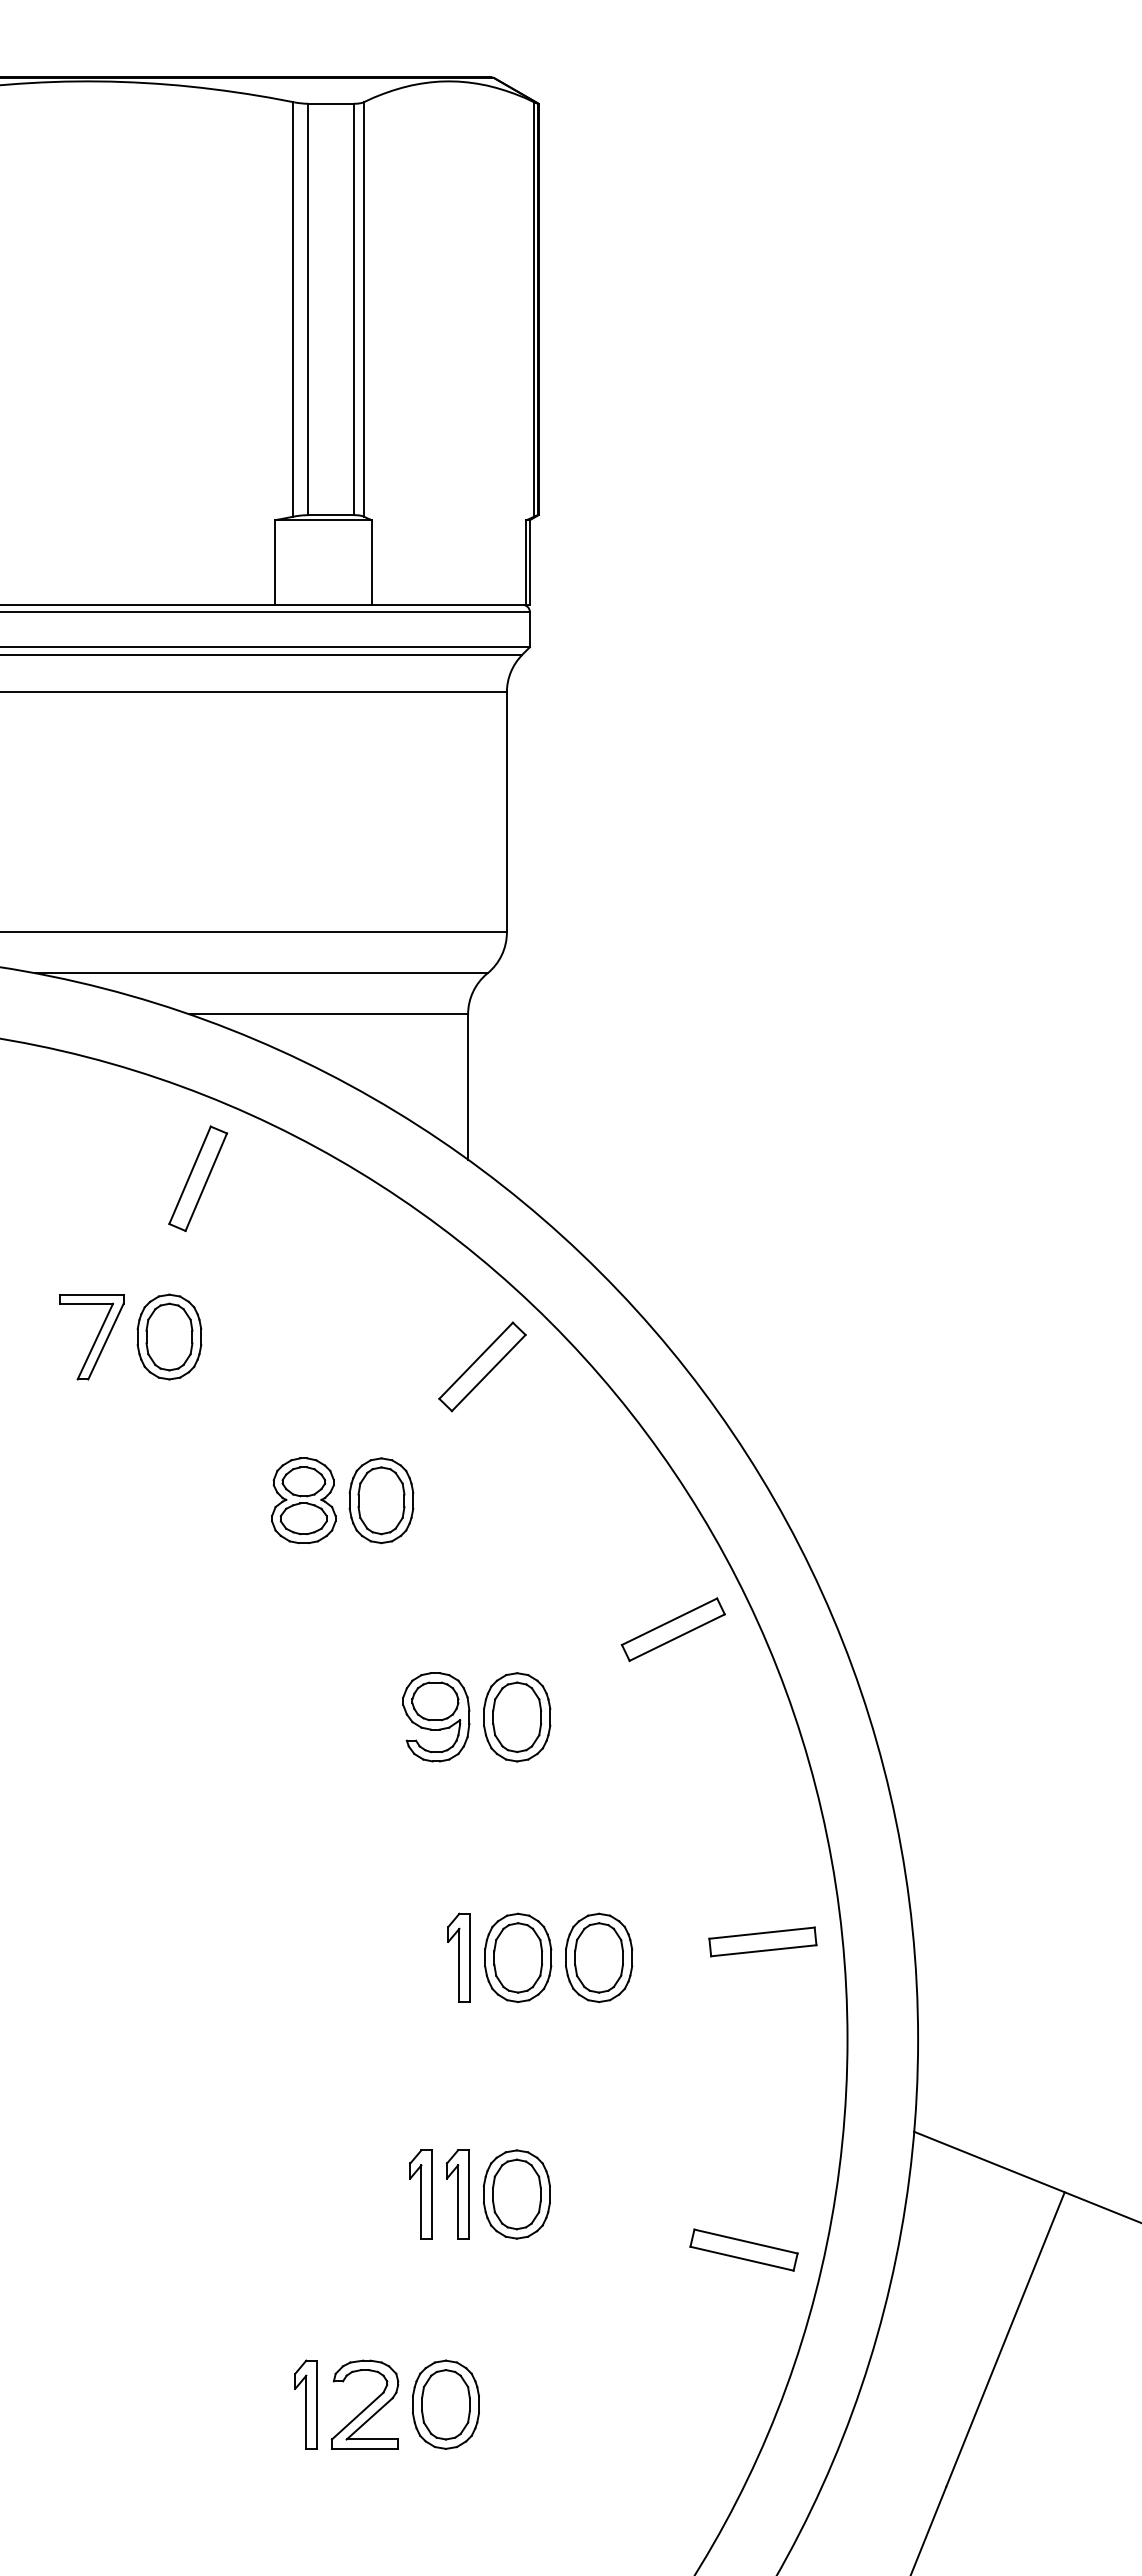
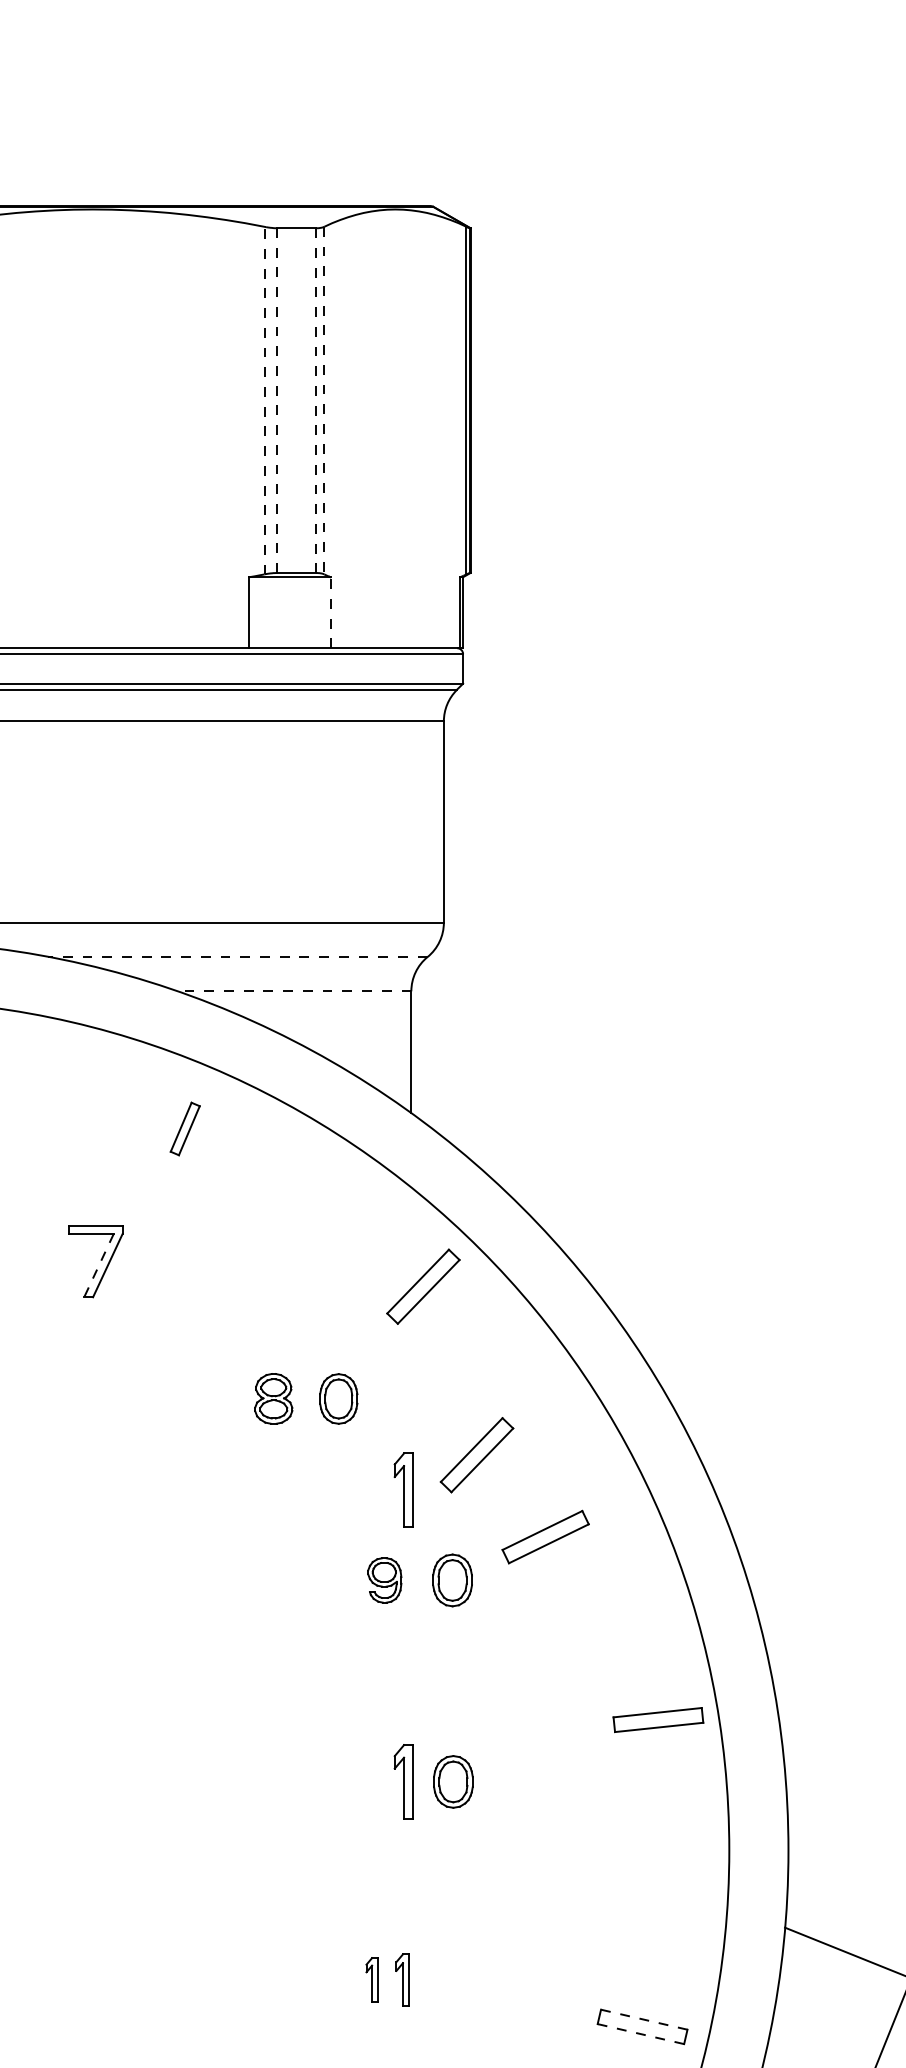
line: (292, 308) -> (264, 399), solid -> dashed
line: (308, 309) -> (277, 400), solid -> dashed
line: (354, 309) -> (316, 400), solid -> dashed
line: (364, 309) -> (324, 400), solid -> dashed
line: (371, 562) -> (330, 612), solid -> dashed
line: (260, 973) -> (237, 957), solid -> dashed
line: (328, 1014) -> (294, 991), solid -> dashed
part: (198, 1178) -> (185, 1128), size x0.6
part: (169, 1336) -> (161, 1261), removed
line: (95, 1341) -> (99, 1265), solid -> dashed
part: (303, 1500) -> (273, 1398), size x0.7
part: (381, 1500) -> (338, 1398), size x0.7
part: (546, 1567) -> (477, 1454), added
part: (458, 1609) -> (403, 1490), added
part: (672, 1629) -> (544, 1536), moved
part: (436, 1717) -> (384, 1580), size x0.6
part: (517, 1717) -> (452, 1580), size x0.7
part: (762, 1941) -> (658, 1719), moved
part: (518, 1957) -> (453, 1781), size x0.7
part: (599, 1957) -> (521, 1781), removed
part: (420, 2194) -> (371, 1980), size x0.6
part: (457, 2194) -> (402, 1980), size x0.7
part: (516, 2194) -> (451, 1980), removed
line: (746, 2241) -> (644, 2019), solid -> dashed
line: (742, 2258) -> (641, 2033), solid -> dashed

